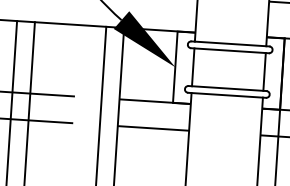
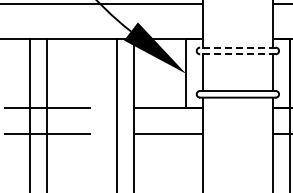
line: (231, 43) -> (238, 47), solid -> dashed
line: (230, 50) -> (238, 54), solid -> dashed

